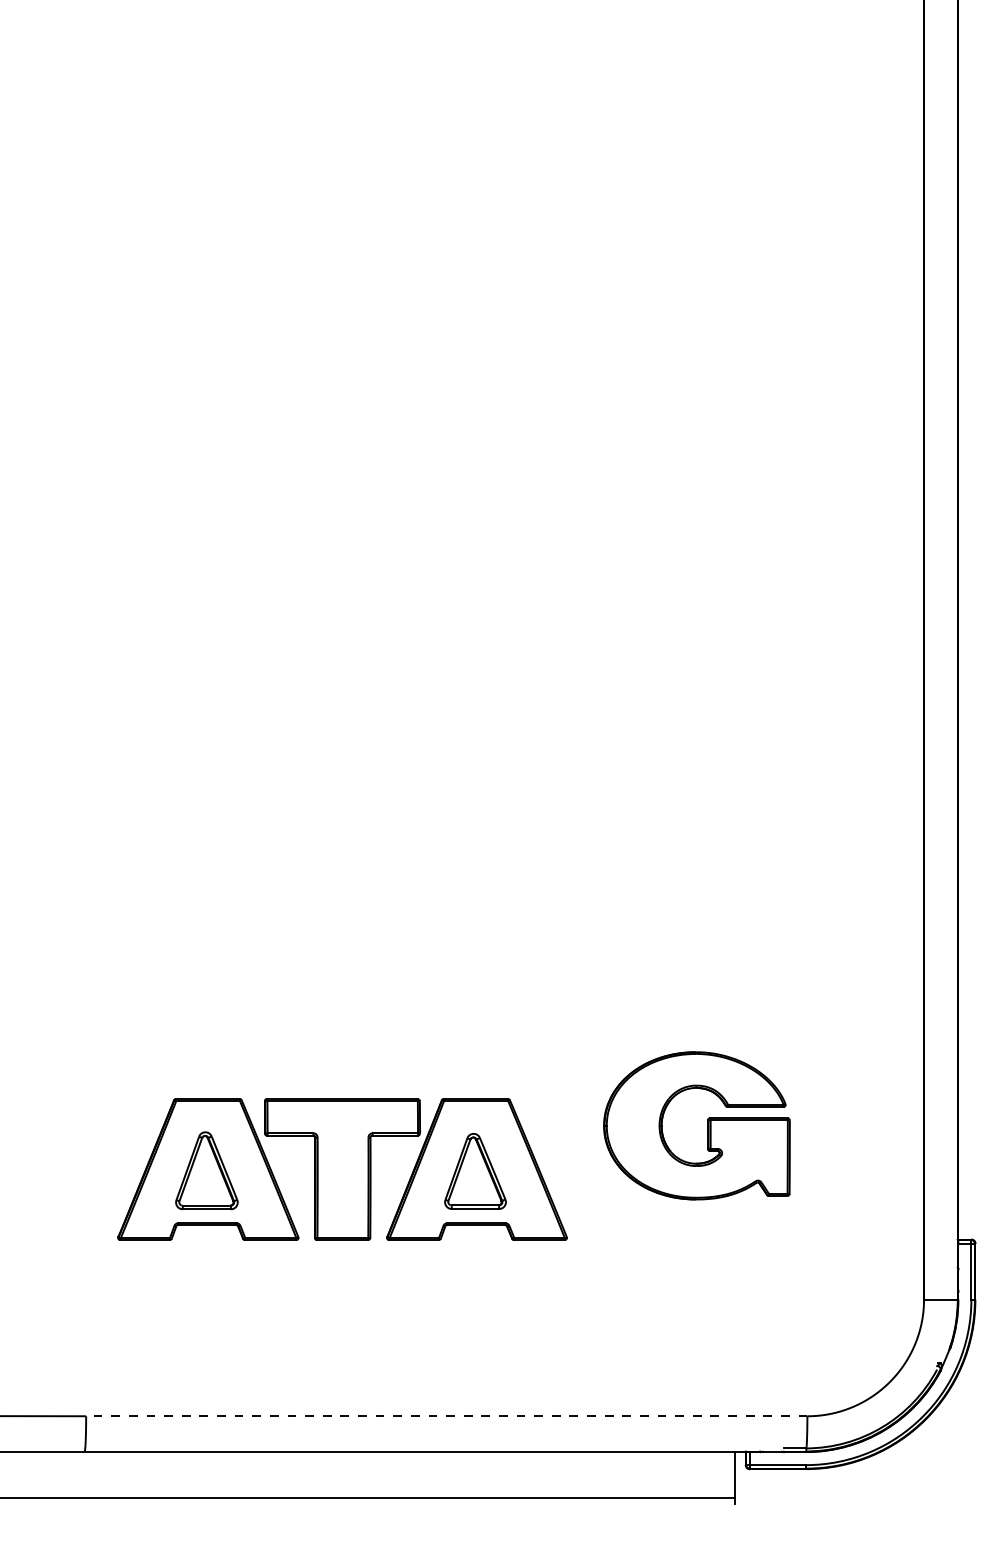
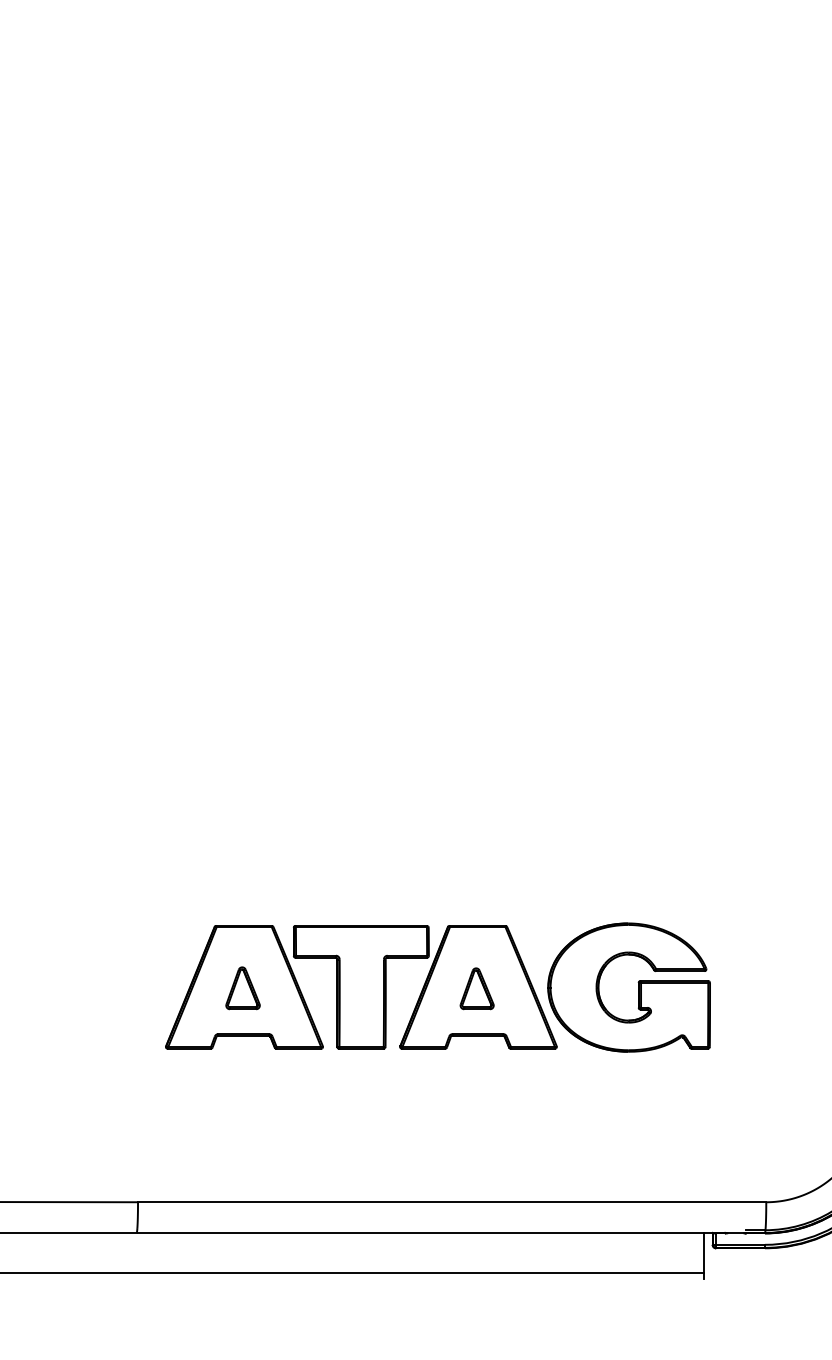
part: (707, 1125) -> (638, 987), moved
part: (206, 1170) -> (242, 988), size x0.62
part: (475, 1170) -> (477, 988), size x0.62
line: (446, 1416) -> (451, 1202), dashed -> solid

